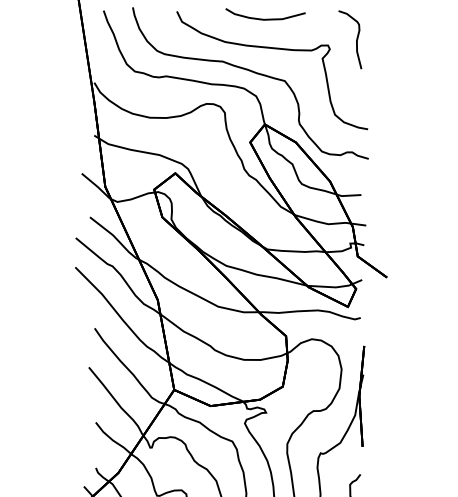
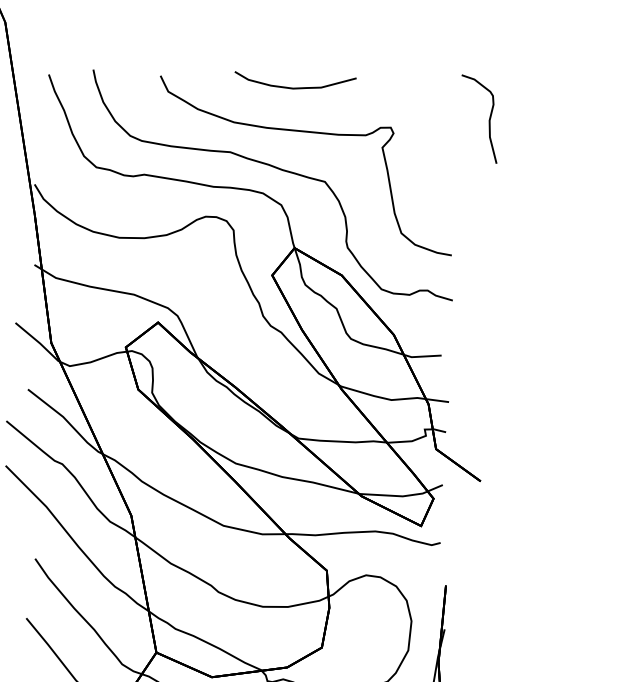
curve: (356, 39) -> (489, 118), moved

